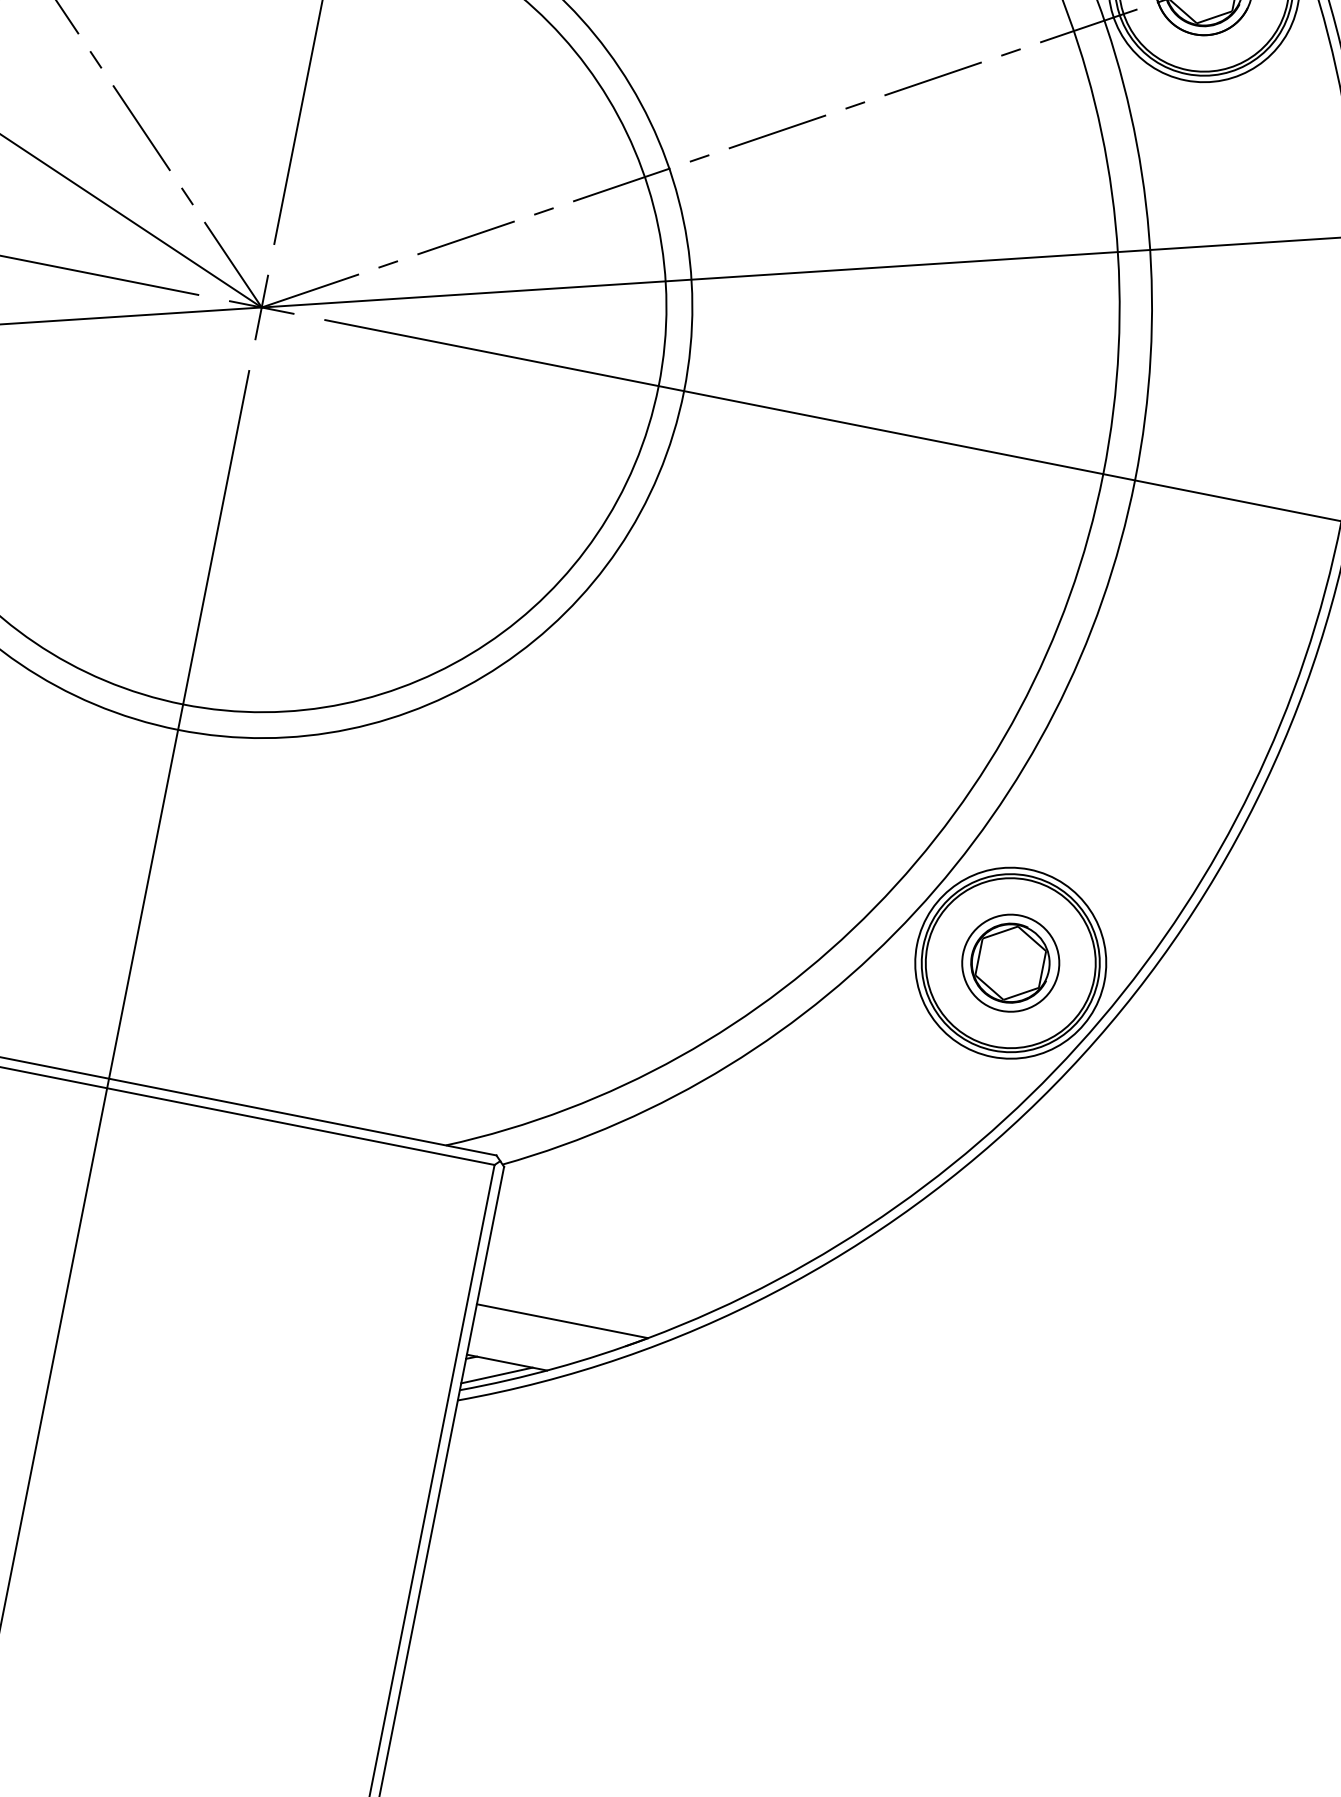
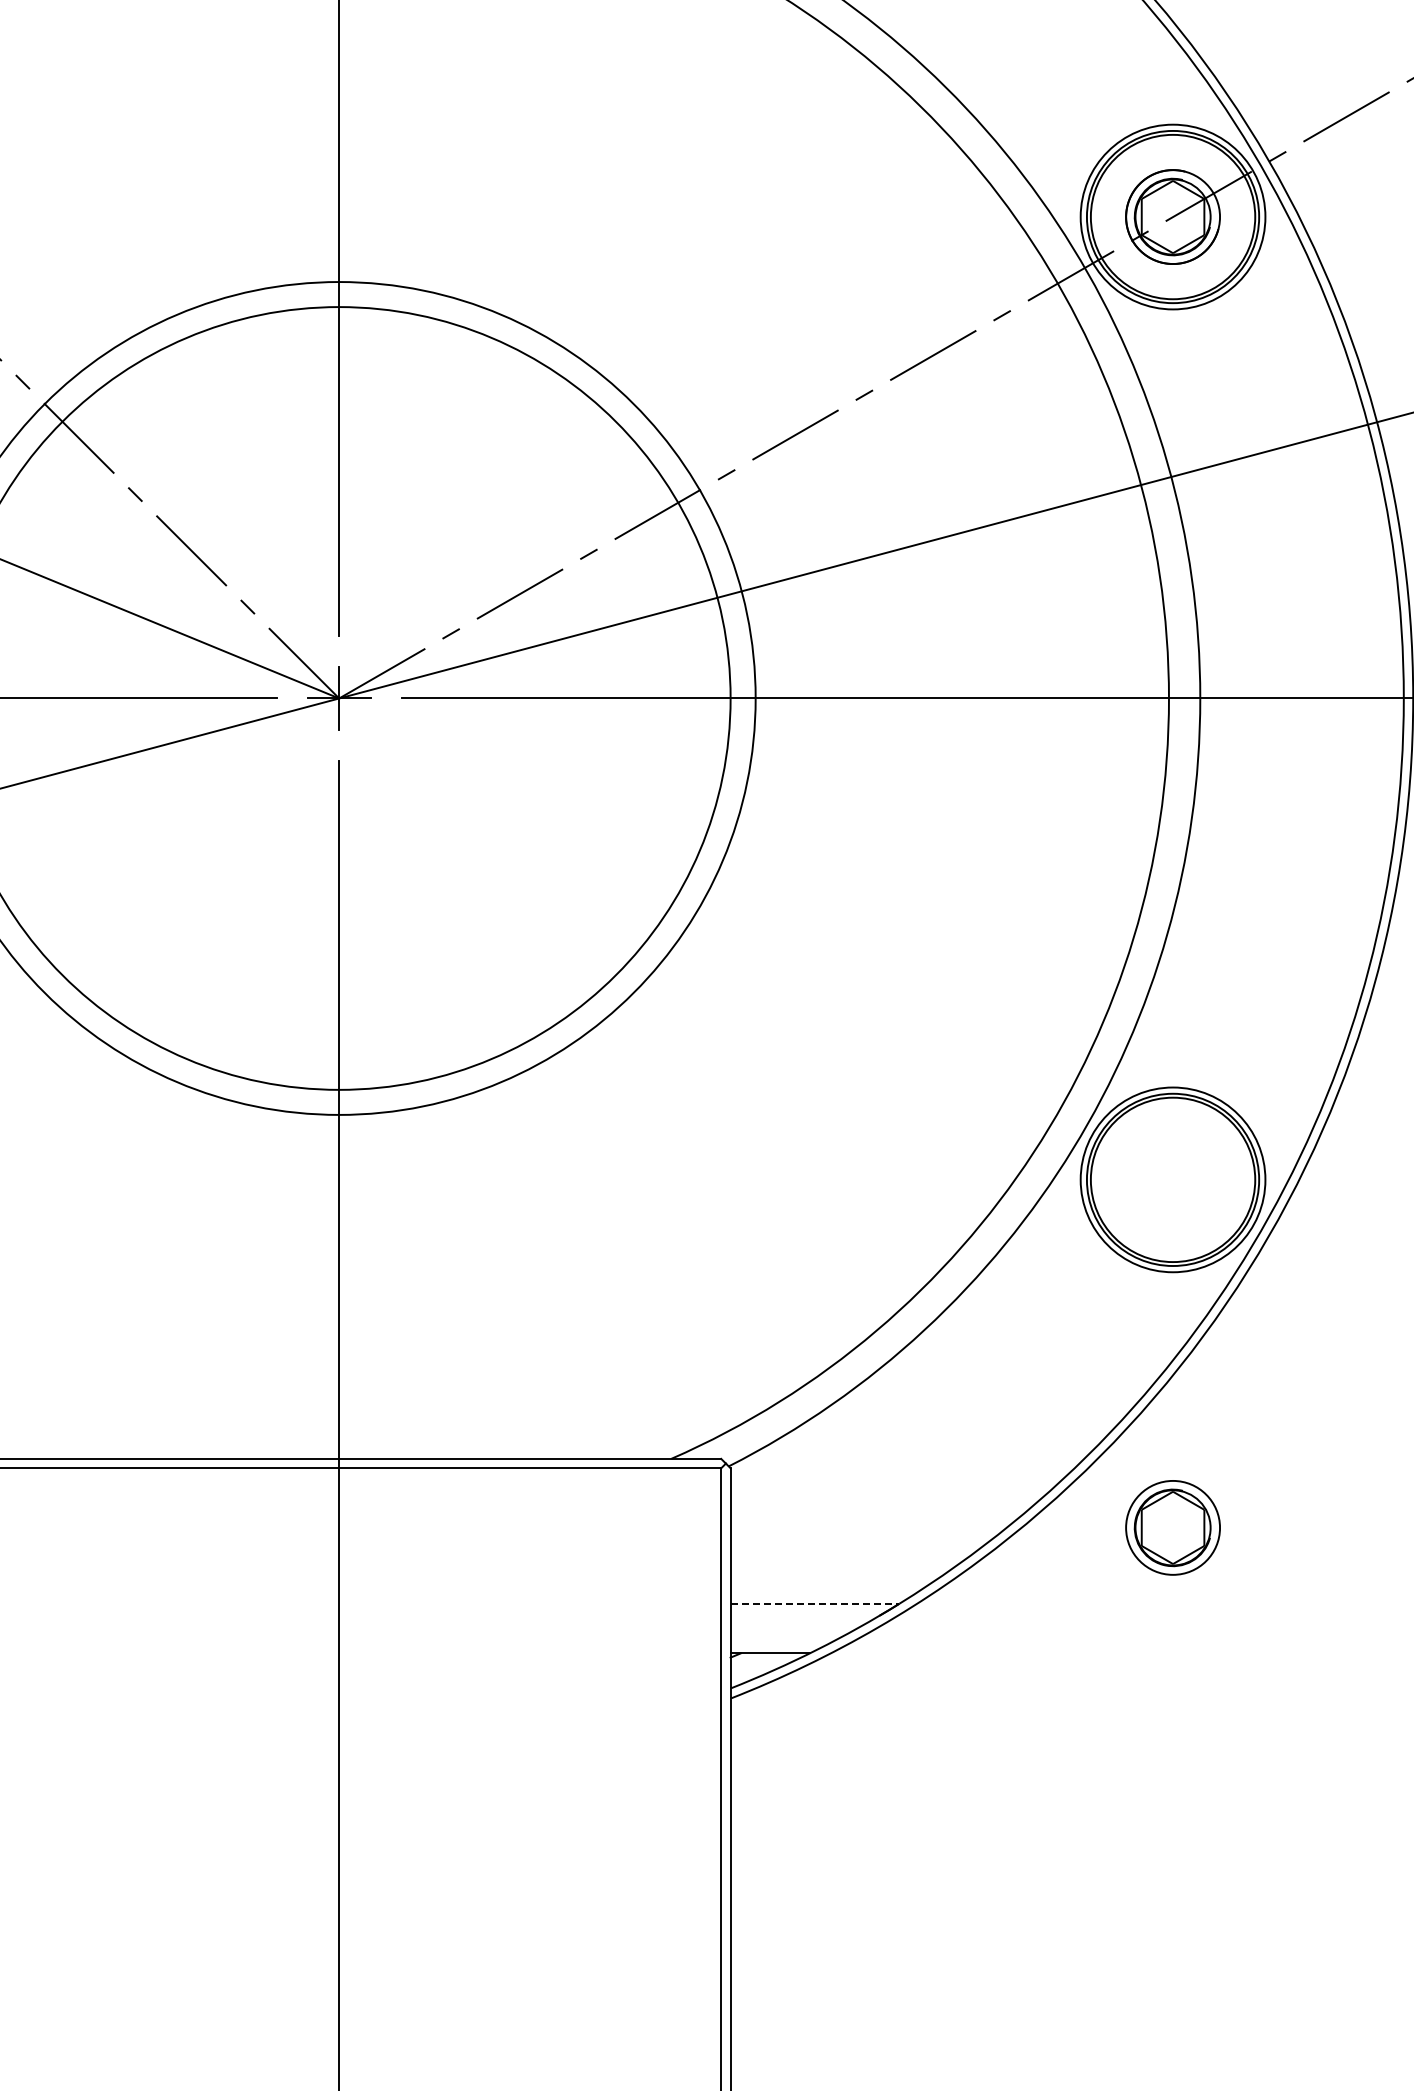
part: (1010, 962) -> (1172, 1527), moved
line: (563, 1321) -> (815, 1603), solid -> dashed
line: (496, 1375) -> (762, 1667), removed

